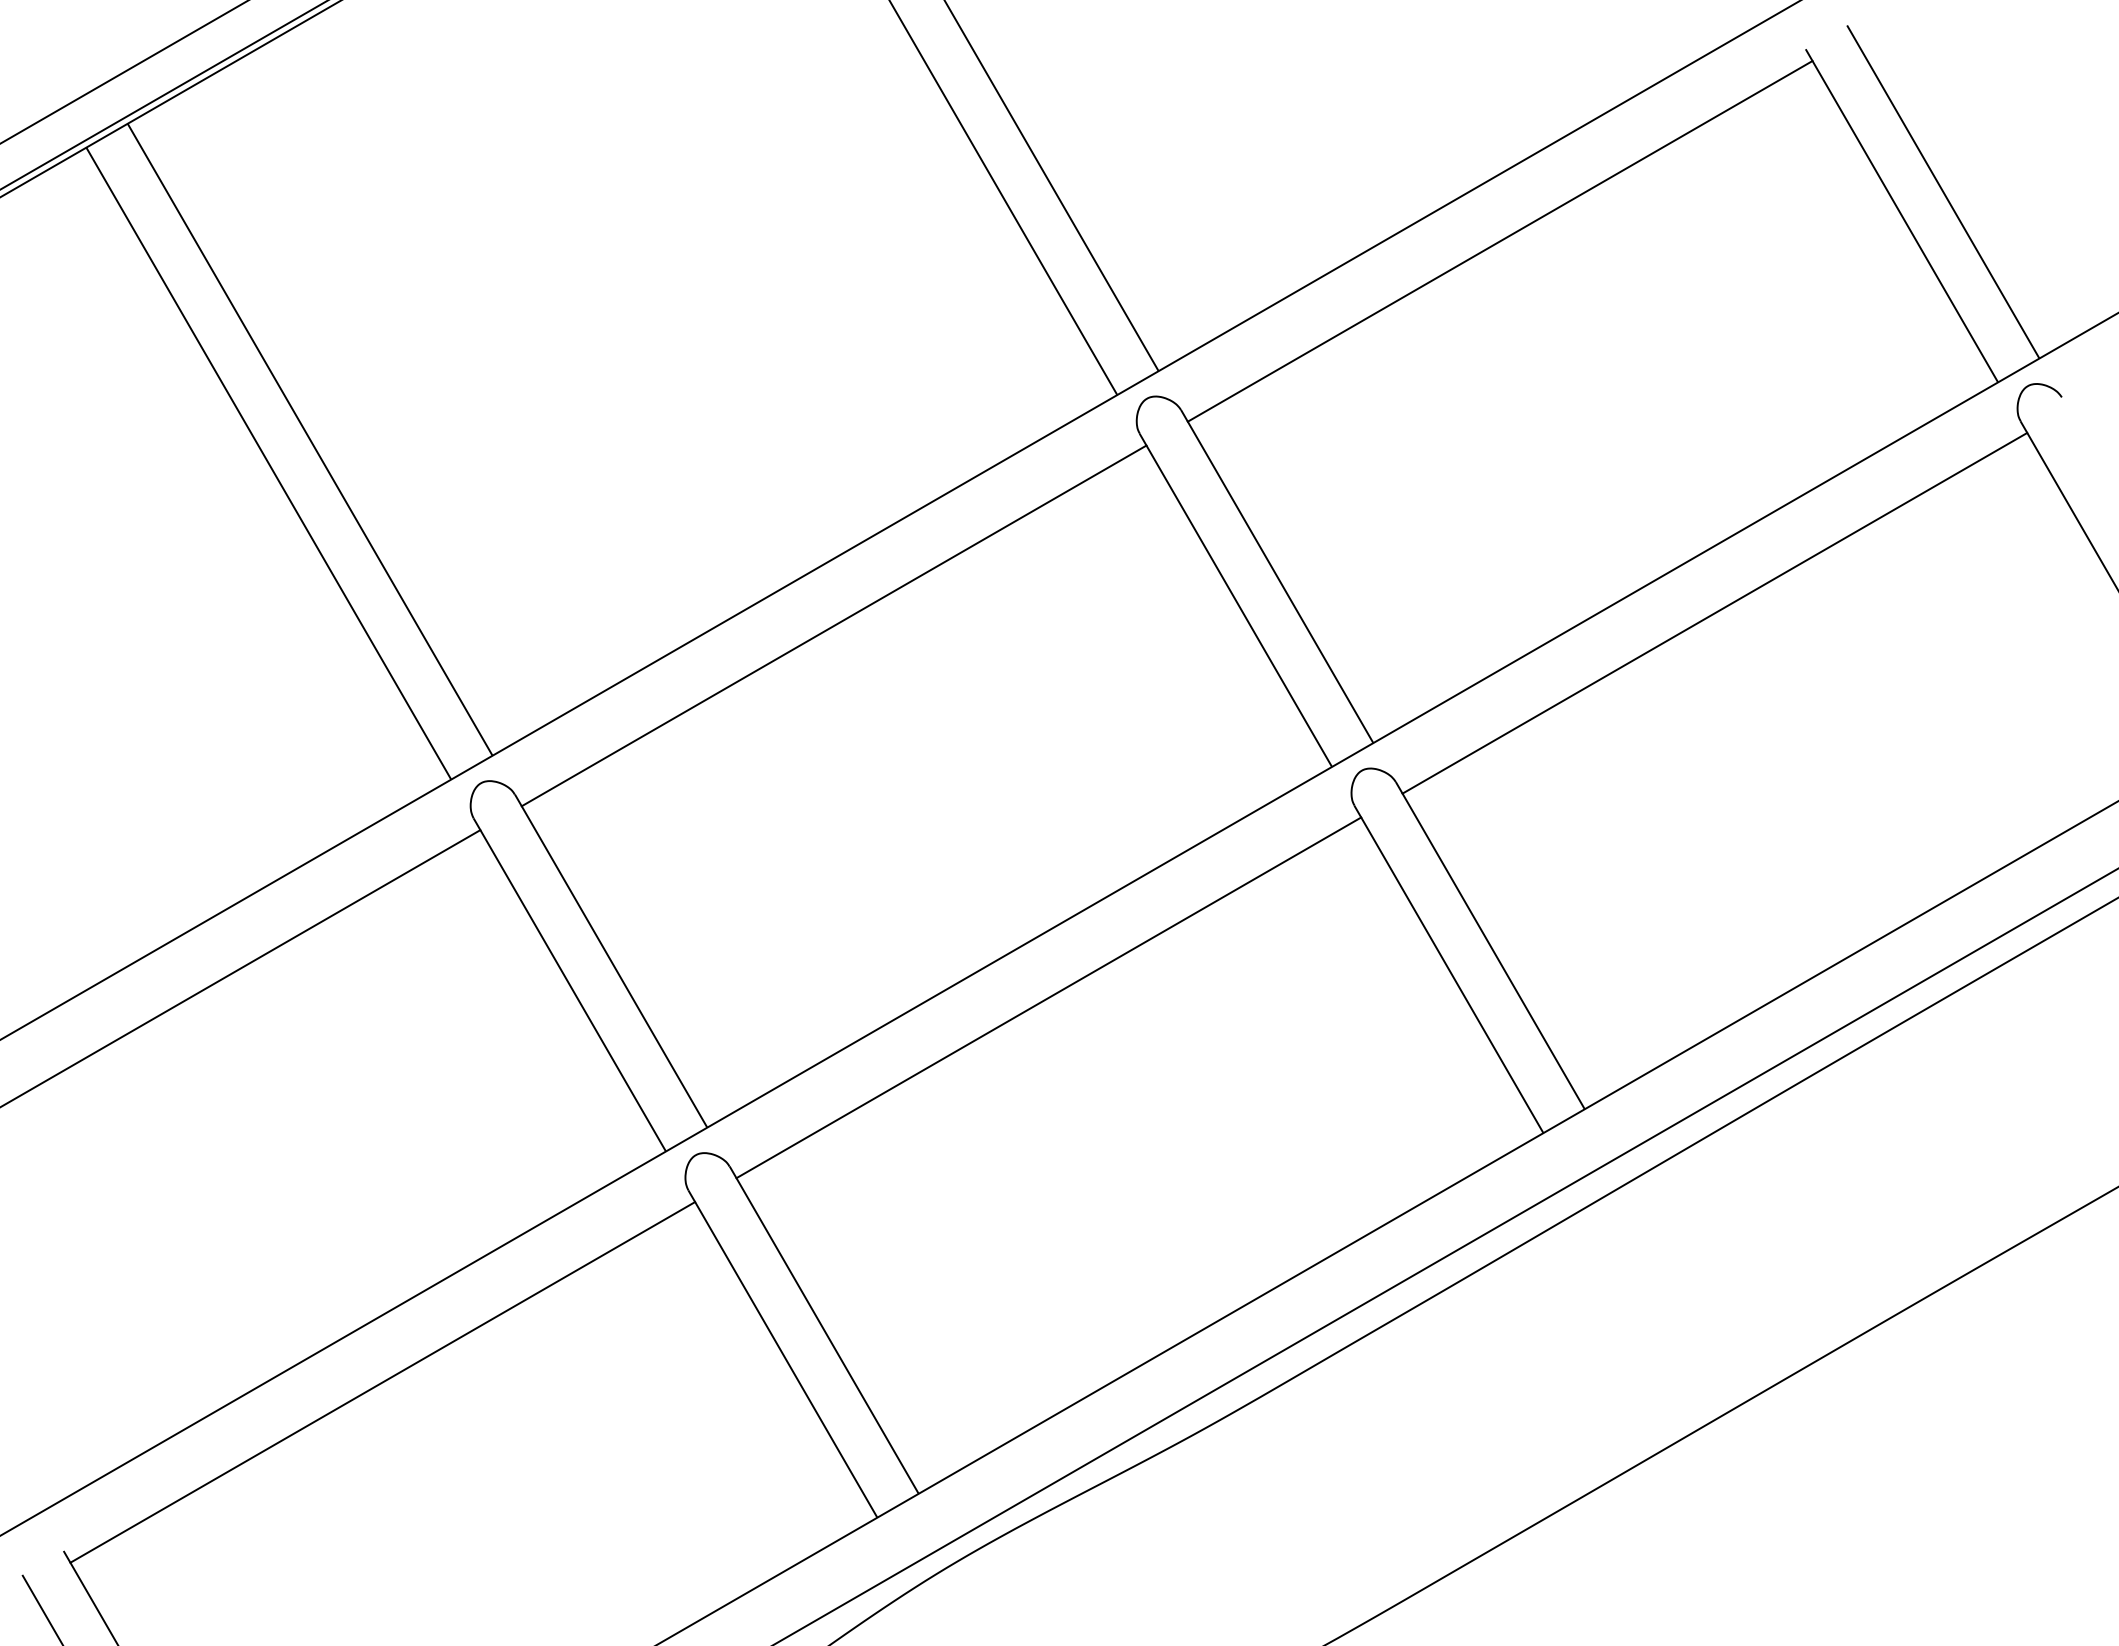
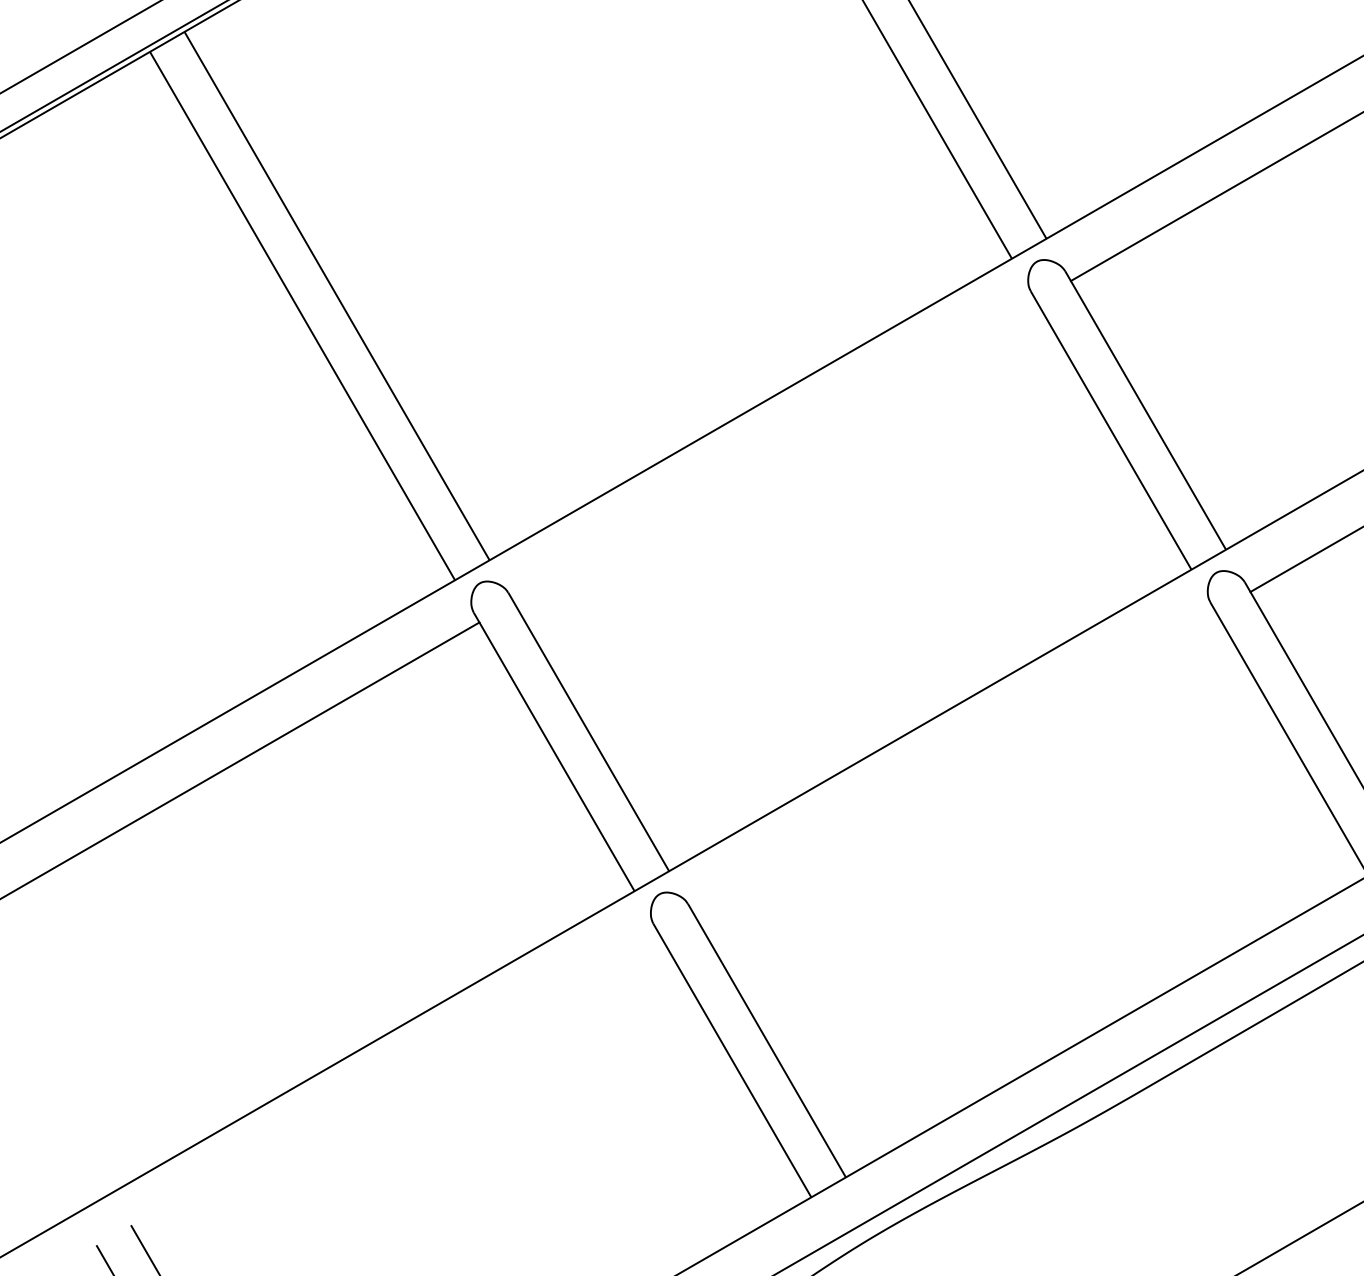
line: (833, 625) -> (774, 451), removed
line: (1048, 997) -> (954, 762), removed
line: (382, 1382) -> (397, 1084), removed

